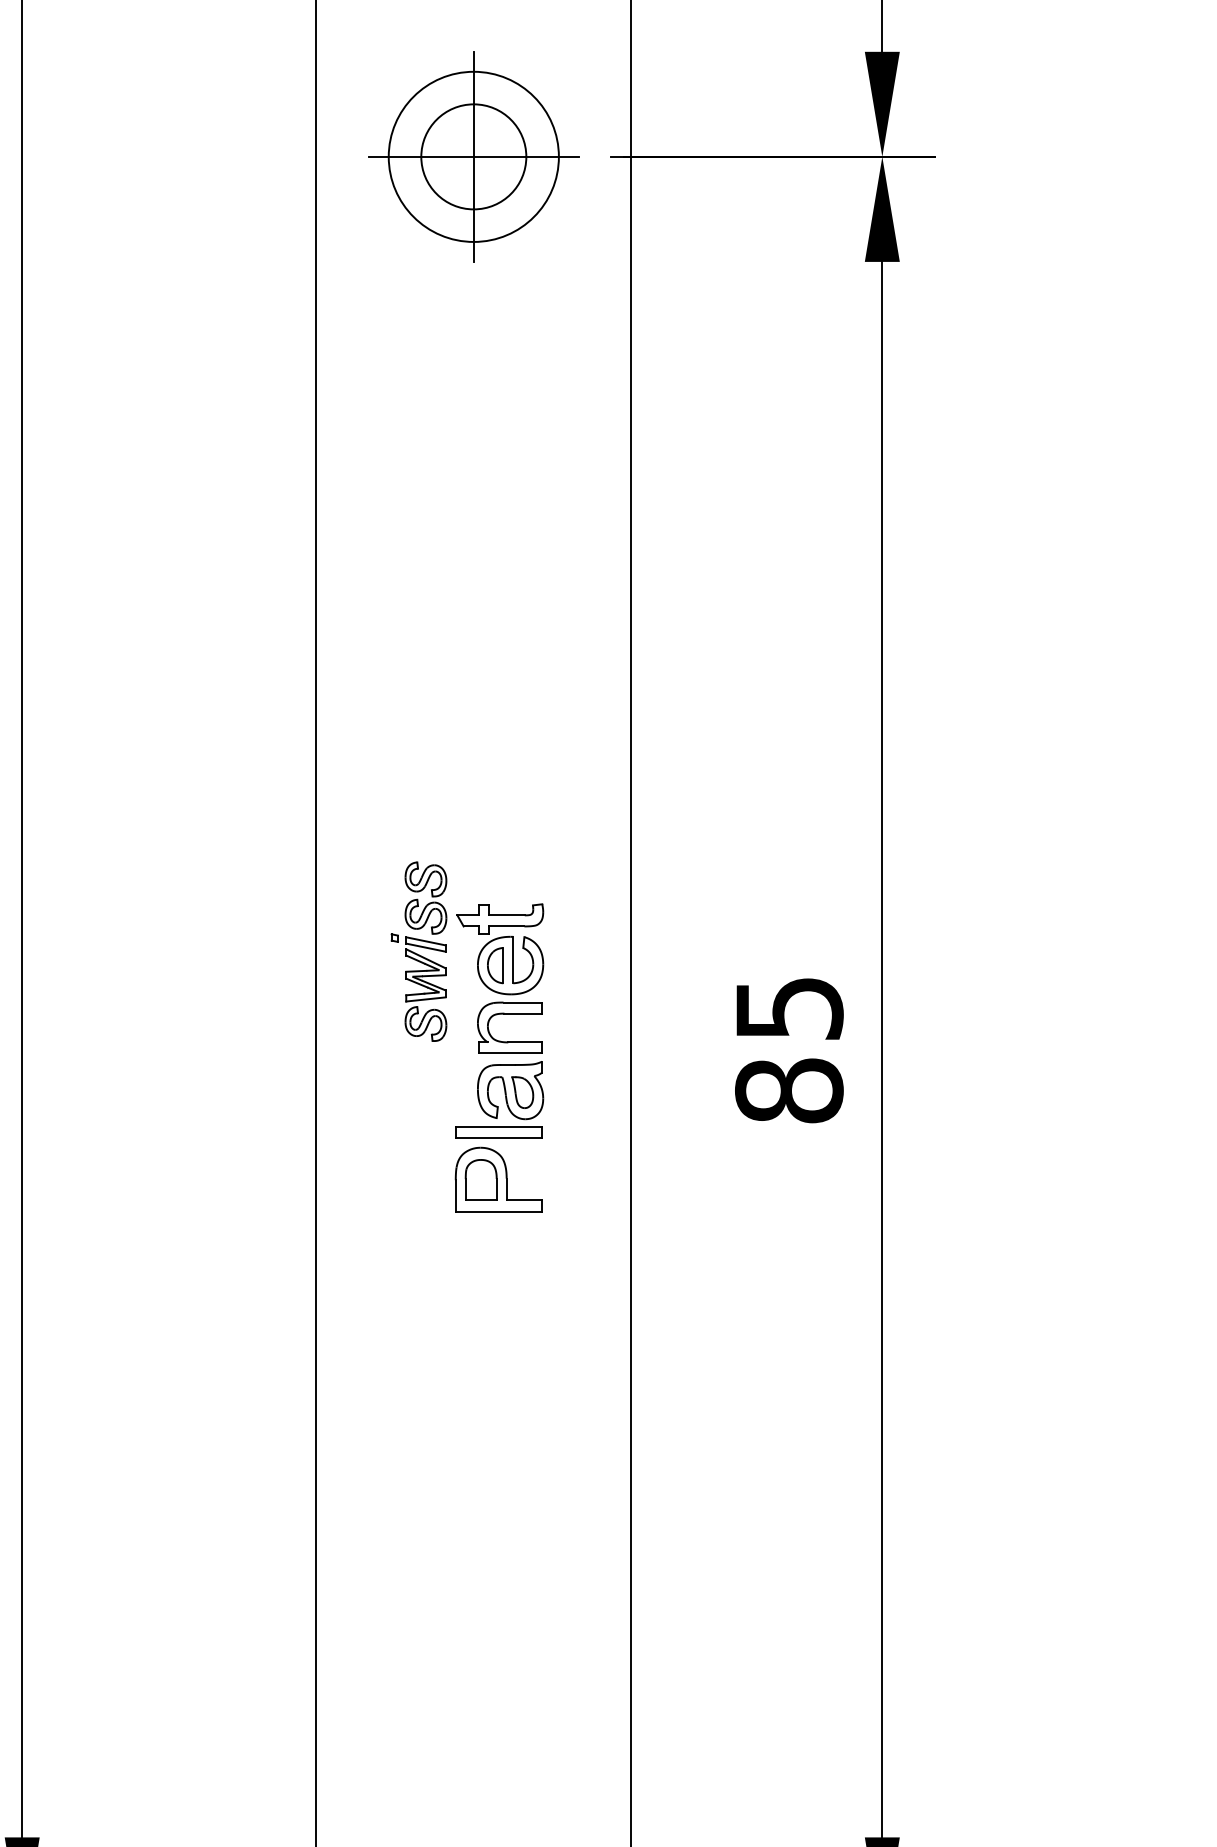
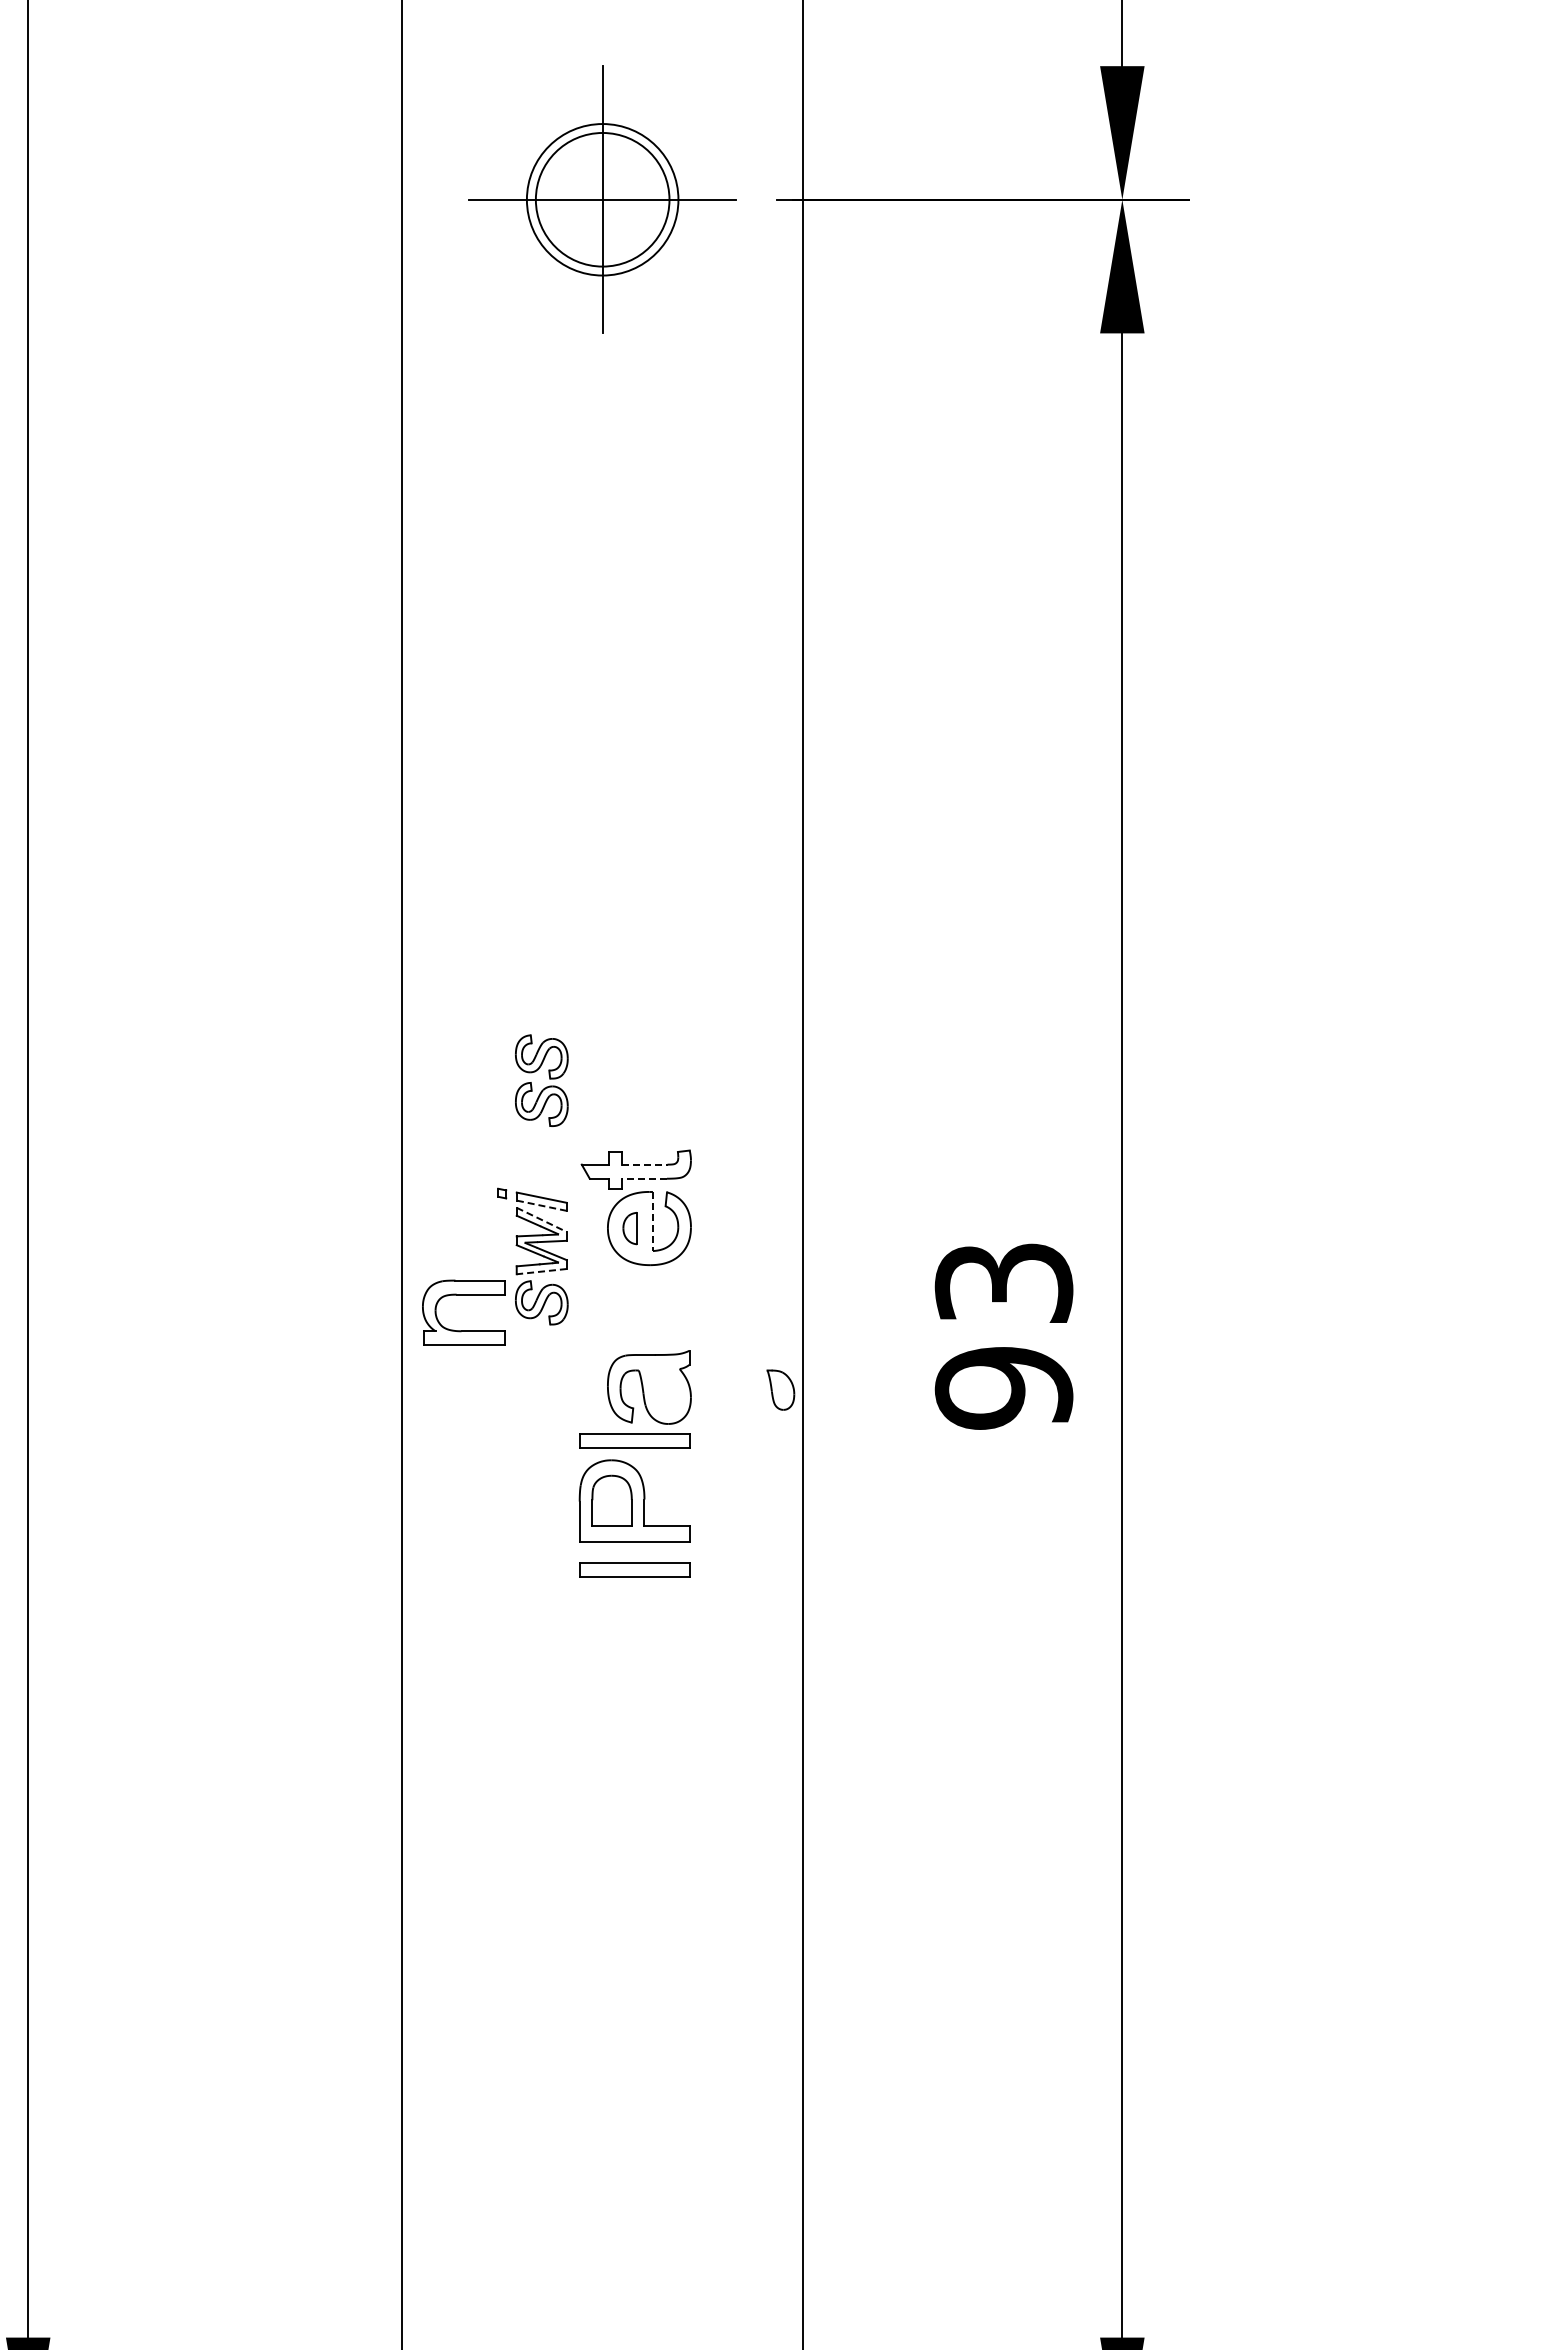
circle: (473, 156) -> (602, 199), size x0.7
part: (428, 903) -> (544, 1087), moved
line: (506, 915) -> (644, 1164), solid -> dashed
line: (506, 926) -> (644, 1178), solid -> dashed
line: (425, 947) -> (541, 1205), solid -> dashed
line: (425, 958) -> (541, 1219), solid -> dashed
line: (512, 960) -> (652, 1221), solid -> dashed
part: (494, 965) -> (629, 1228), size x0.7
line: (425, 999) -> (541, 1271), solid -> dashed
part: (509, 1014) -> (463, 1295), moved
text: (788, 1050) -> (1003, 1336), 85 -> 93
part: (522, 1092) -> (780, 1389), moved
part: (498, 1233) -> (634, 1569), added

